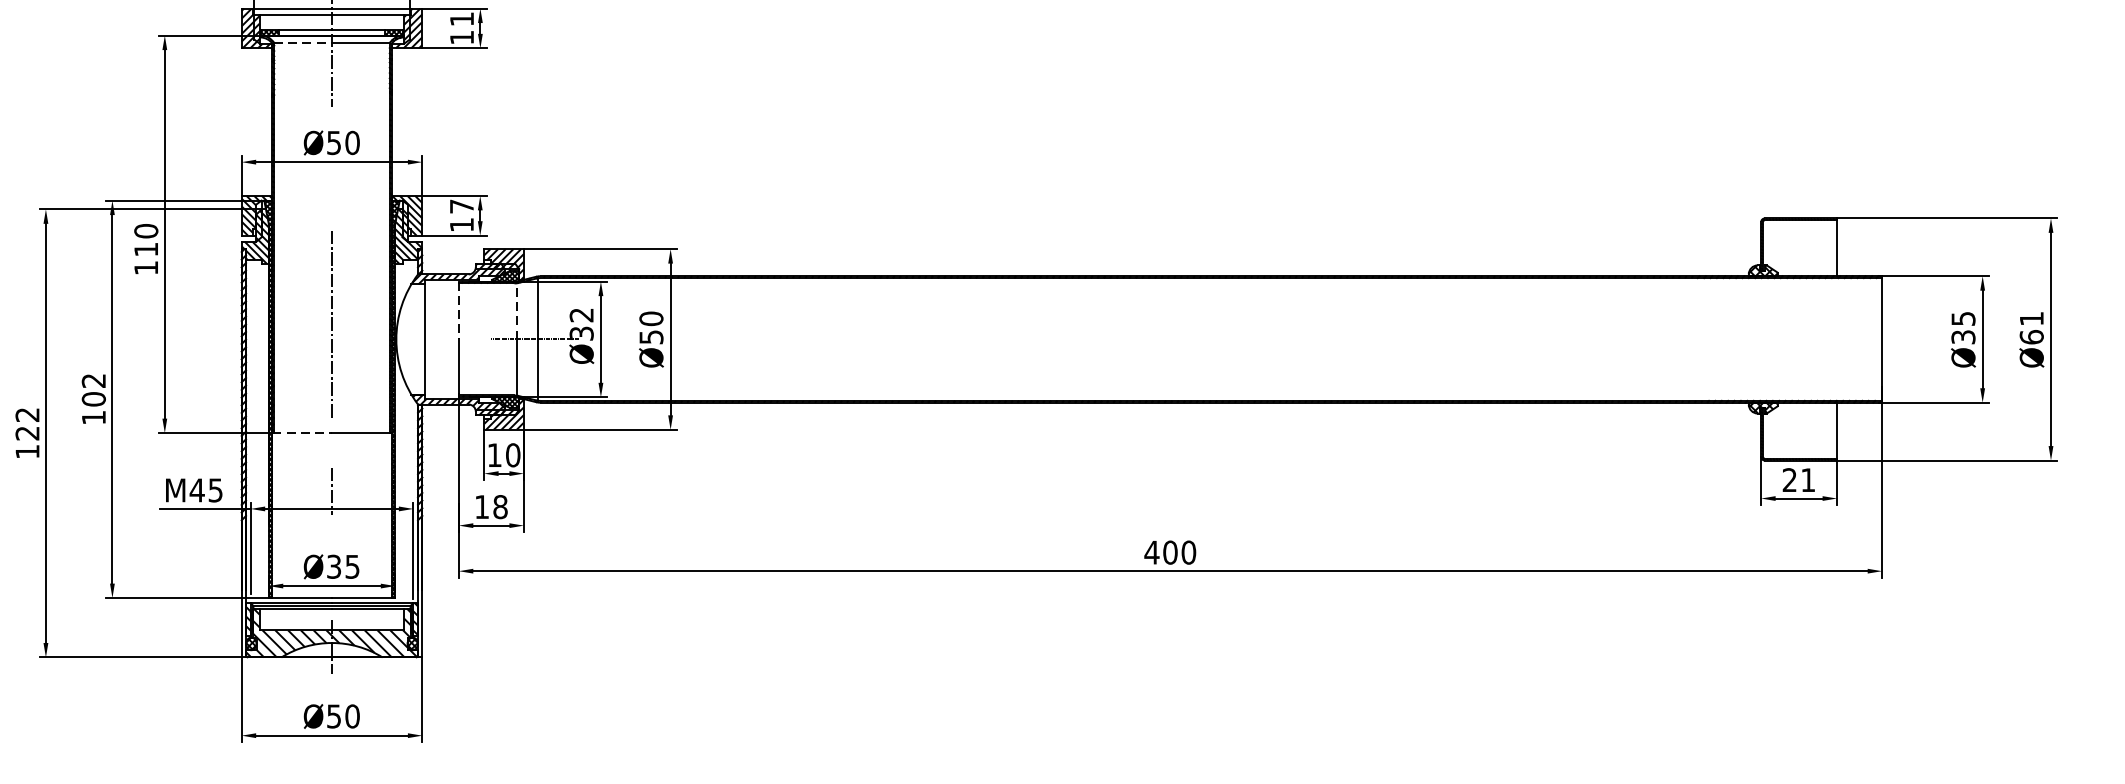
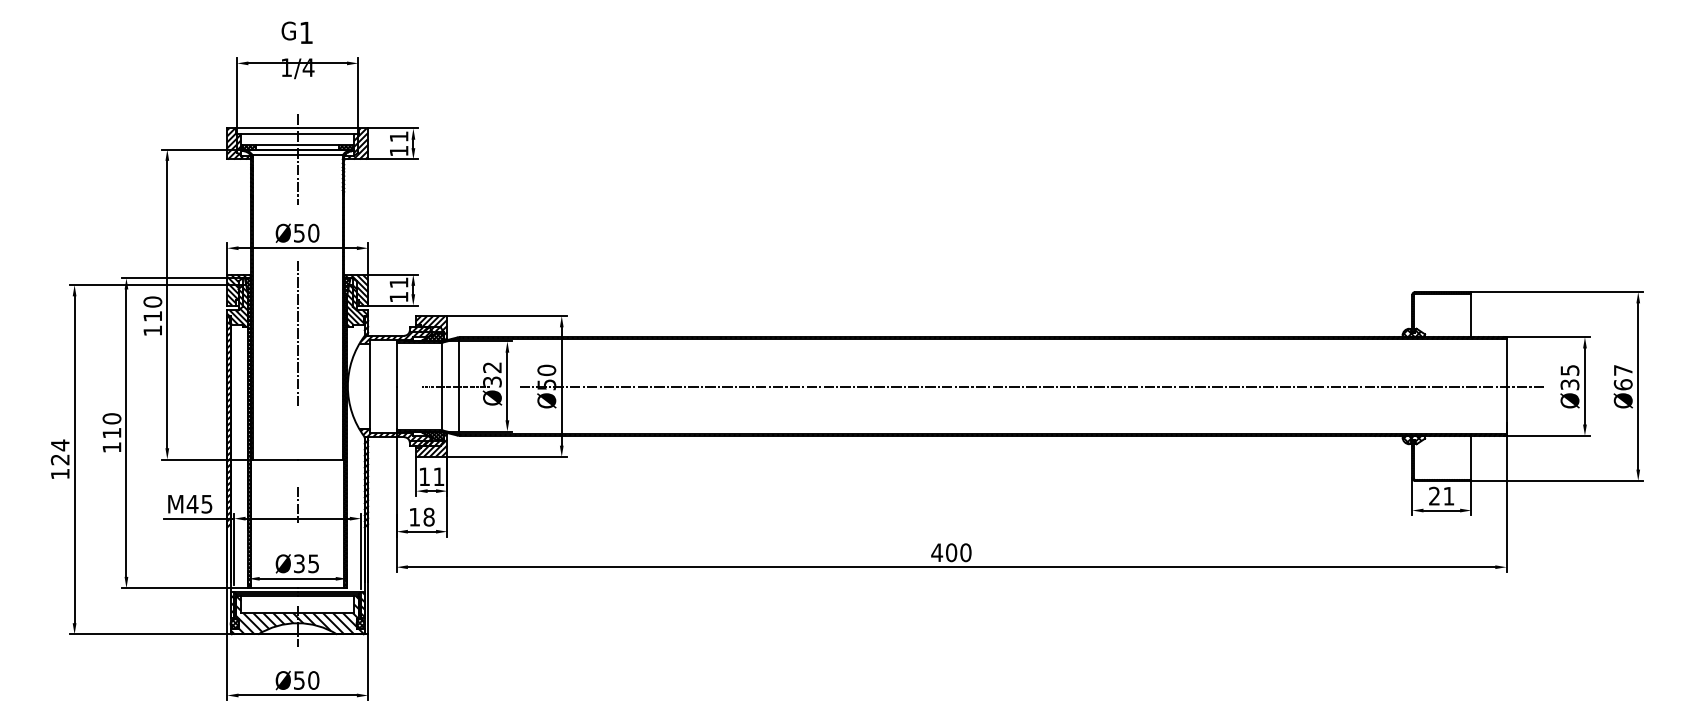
line: (303, 43) -> (275, 155), dashed -> solid
text: (461, 206) -> (398, 282), 17 -> 11
line: (458, 309) -> (396, 363), dashed -> solid
line: (516, 311) -> (441, 364), dashed -> solid
text: (2032, 318) -> (1623, 370), Ø61 -> Ø67
line: (331, 324) -> (297, 333), moved
line: (1272, 339) -> (1031, 386), added
text: (93, 389) -> (111, 425), 102 -> 110
text: (26, 415) -> (59, 445), 122 -> 124
line: (302, 433) -> (274, 459), dashed -> solid
text: (512, 454) -> (438, 476), 10 -> 11

